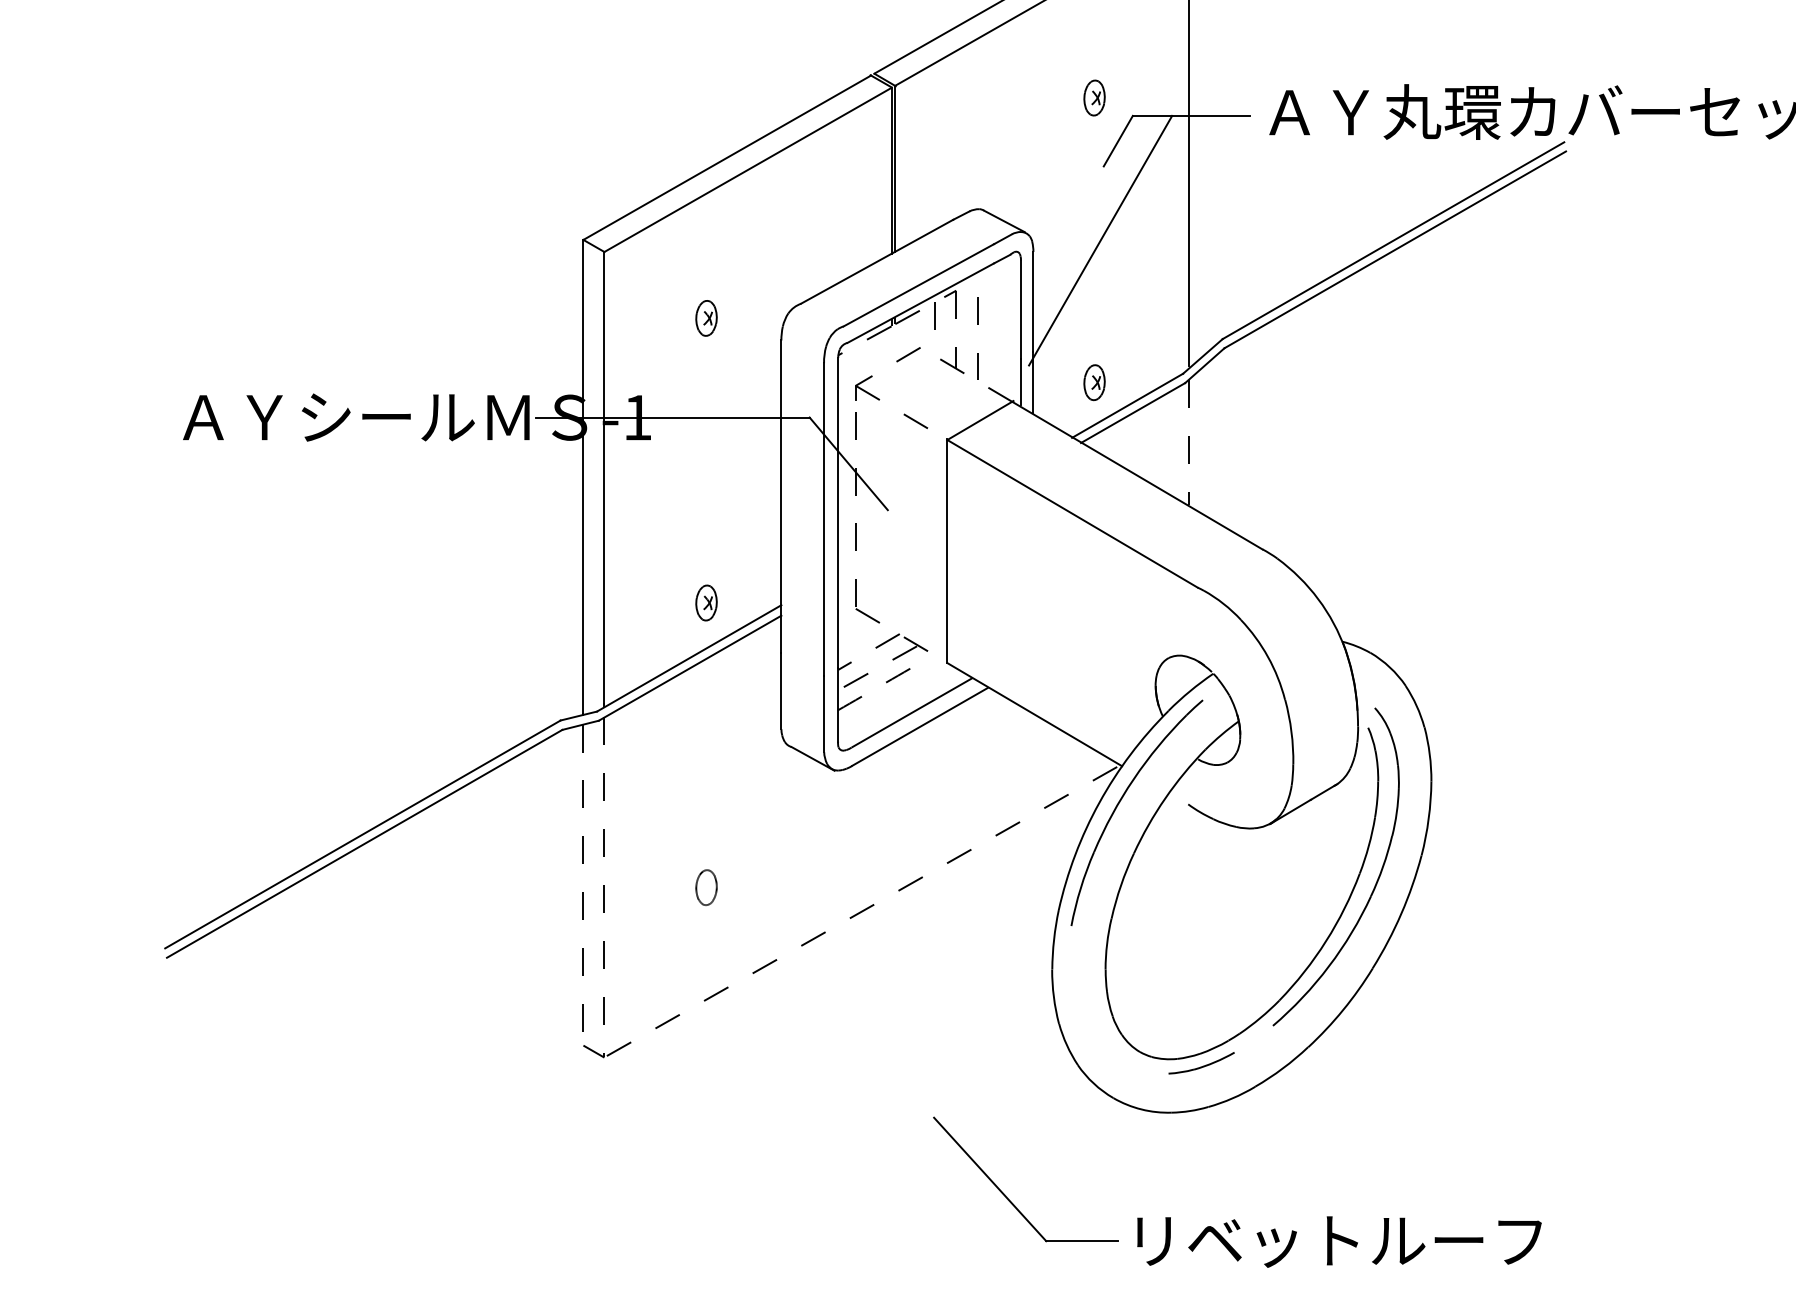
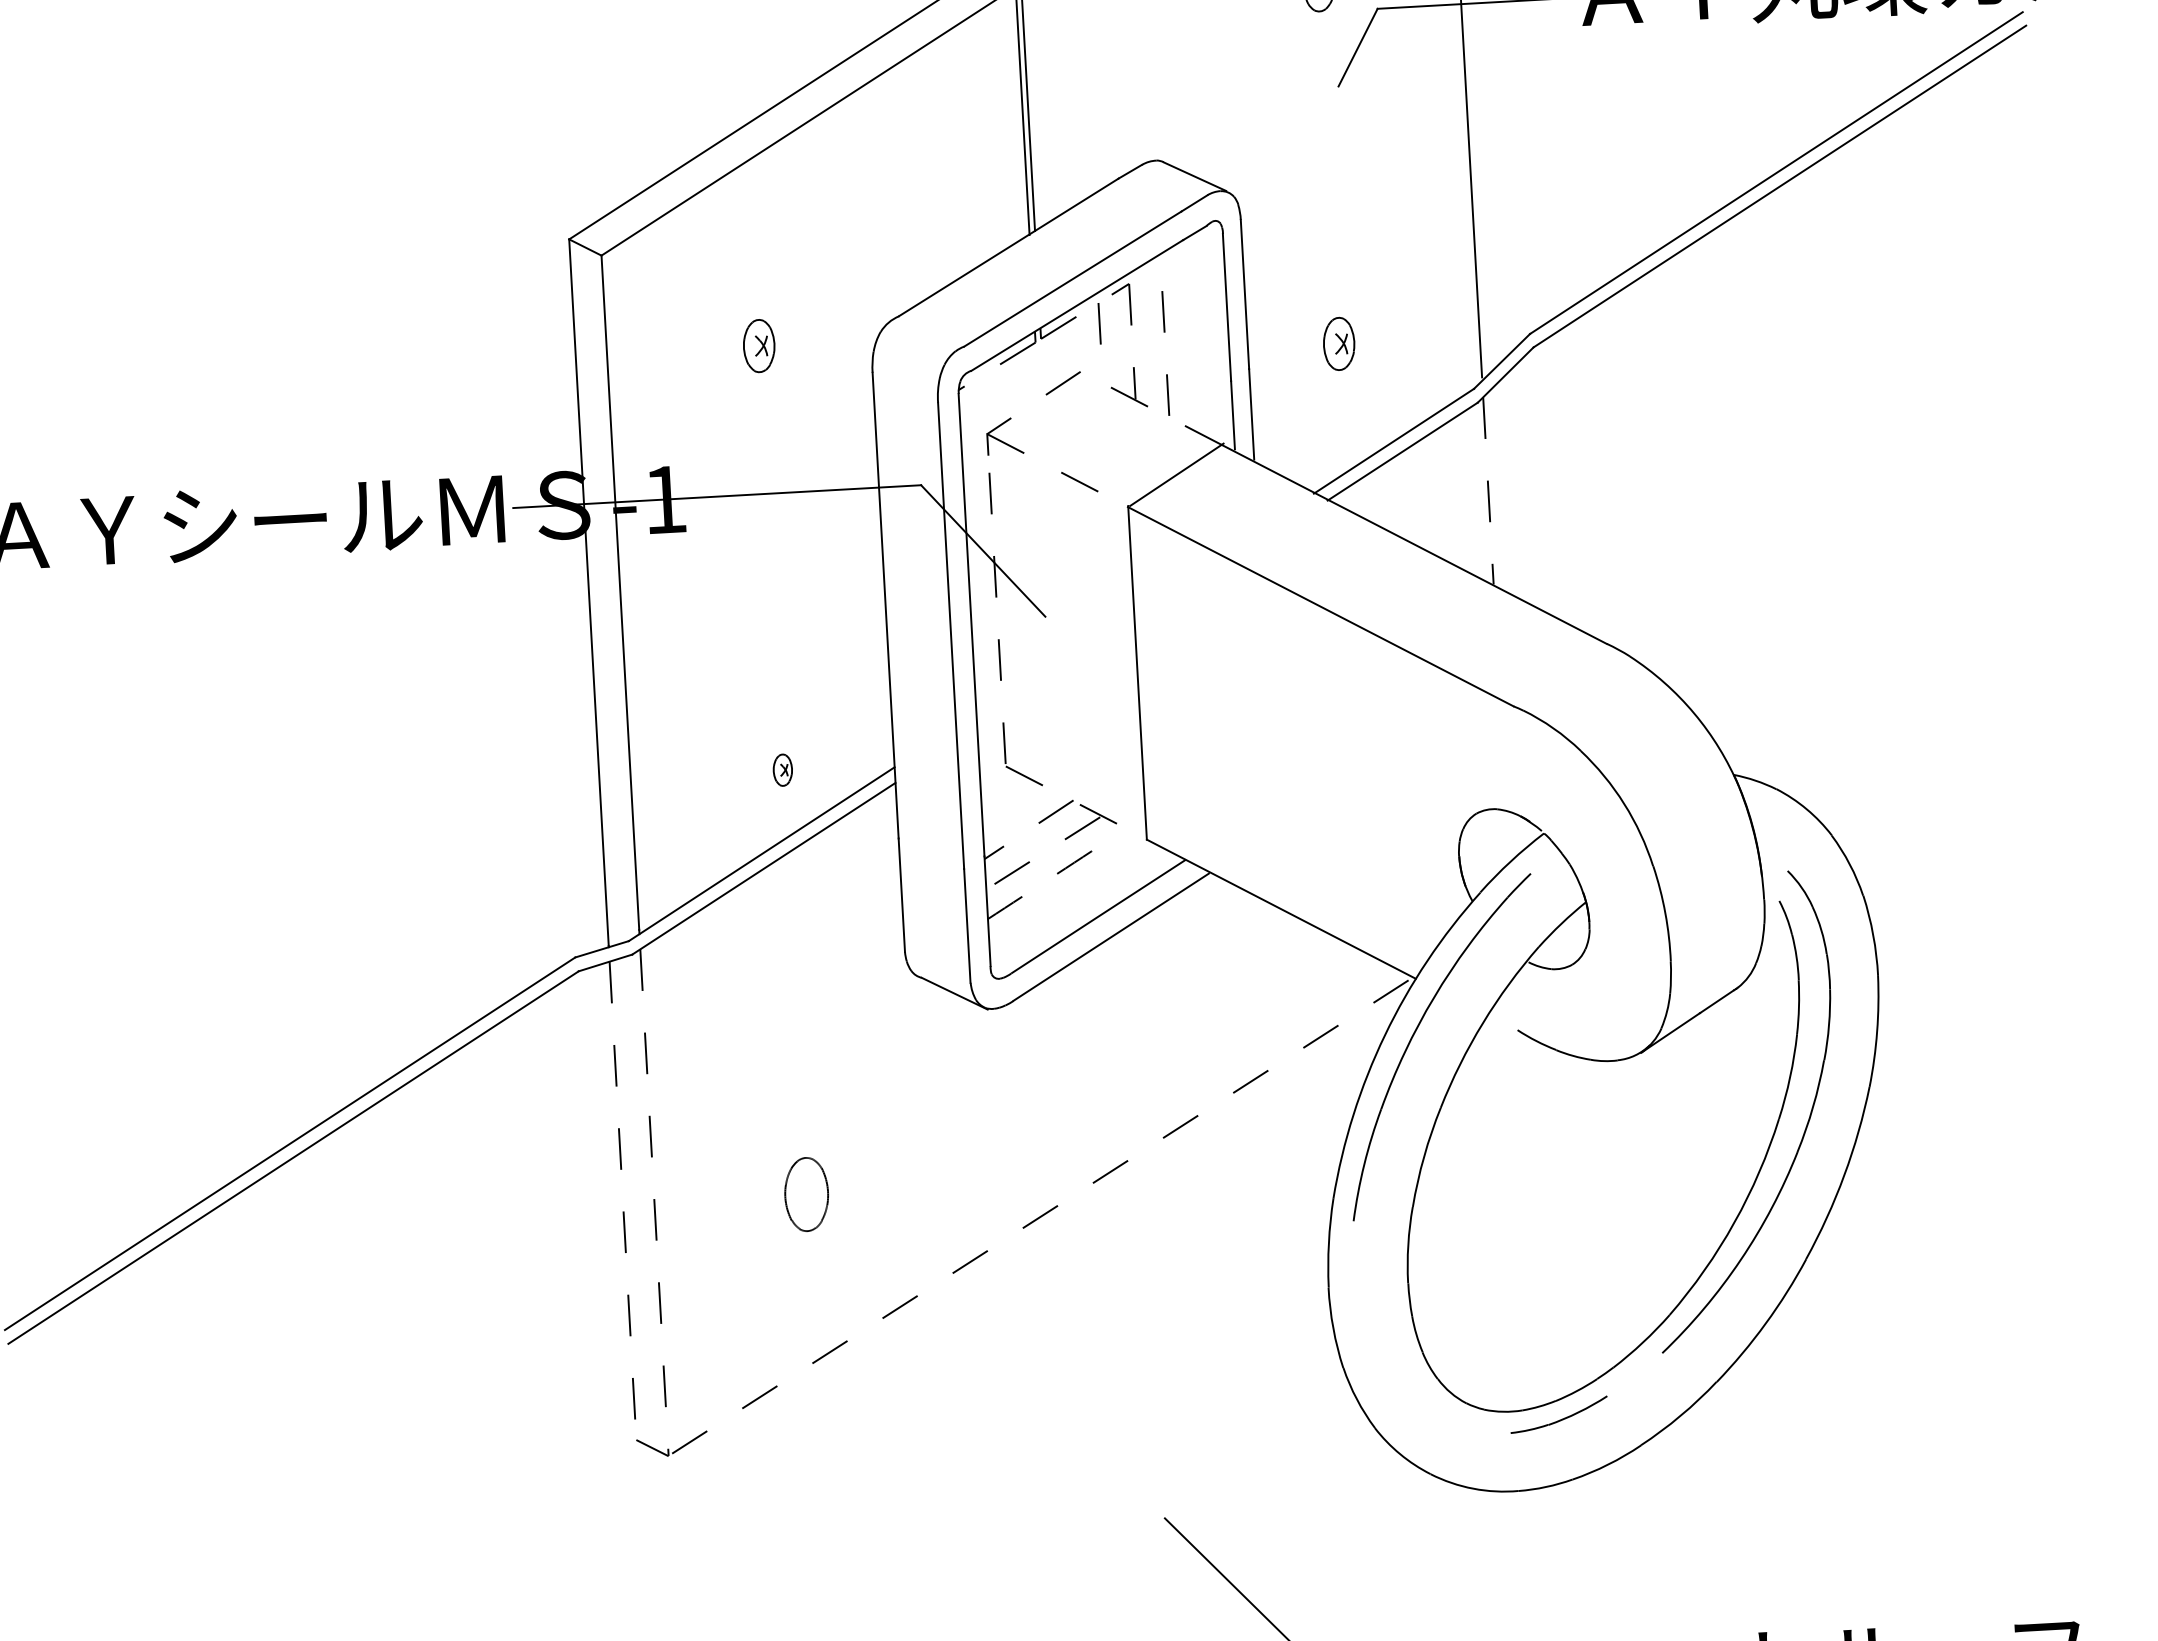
line: (1100, 240) -> (1339, 197), removed
part: (1094, 382) -> (1339, 343), moved
part: (706, 602) -> (782, 769), size x0.6
part: (706, 887) -> (806, 1194), size x1.4

